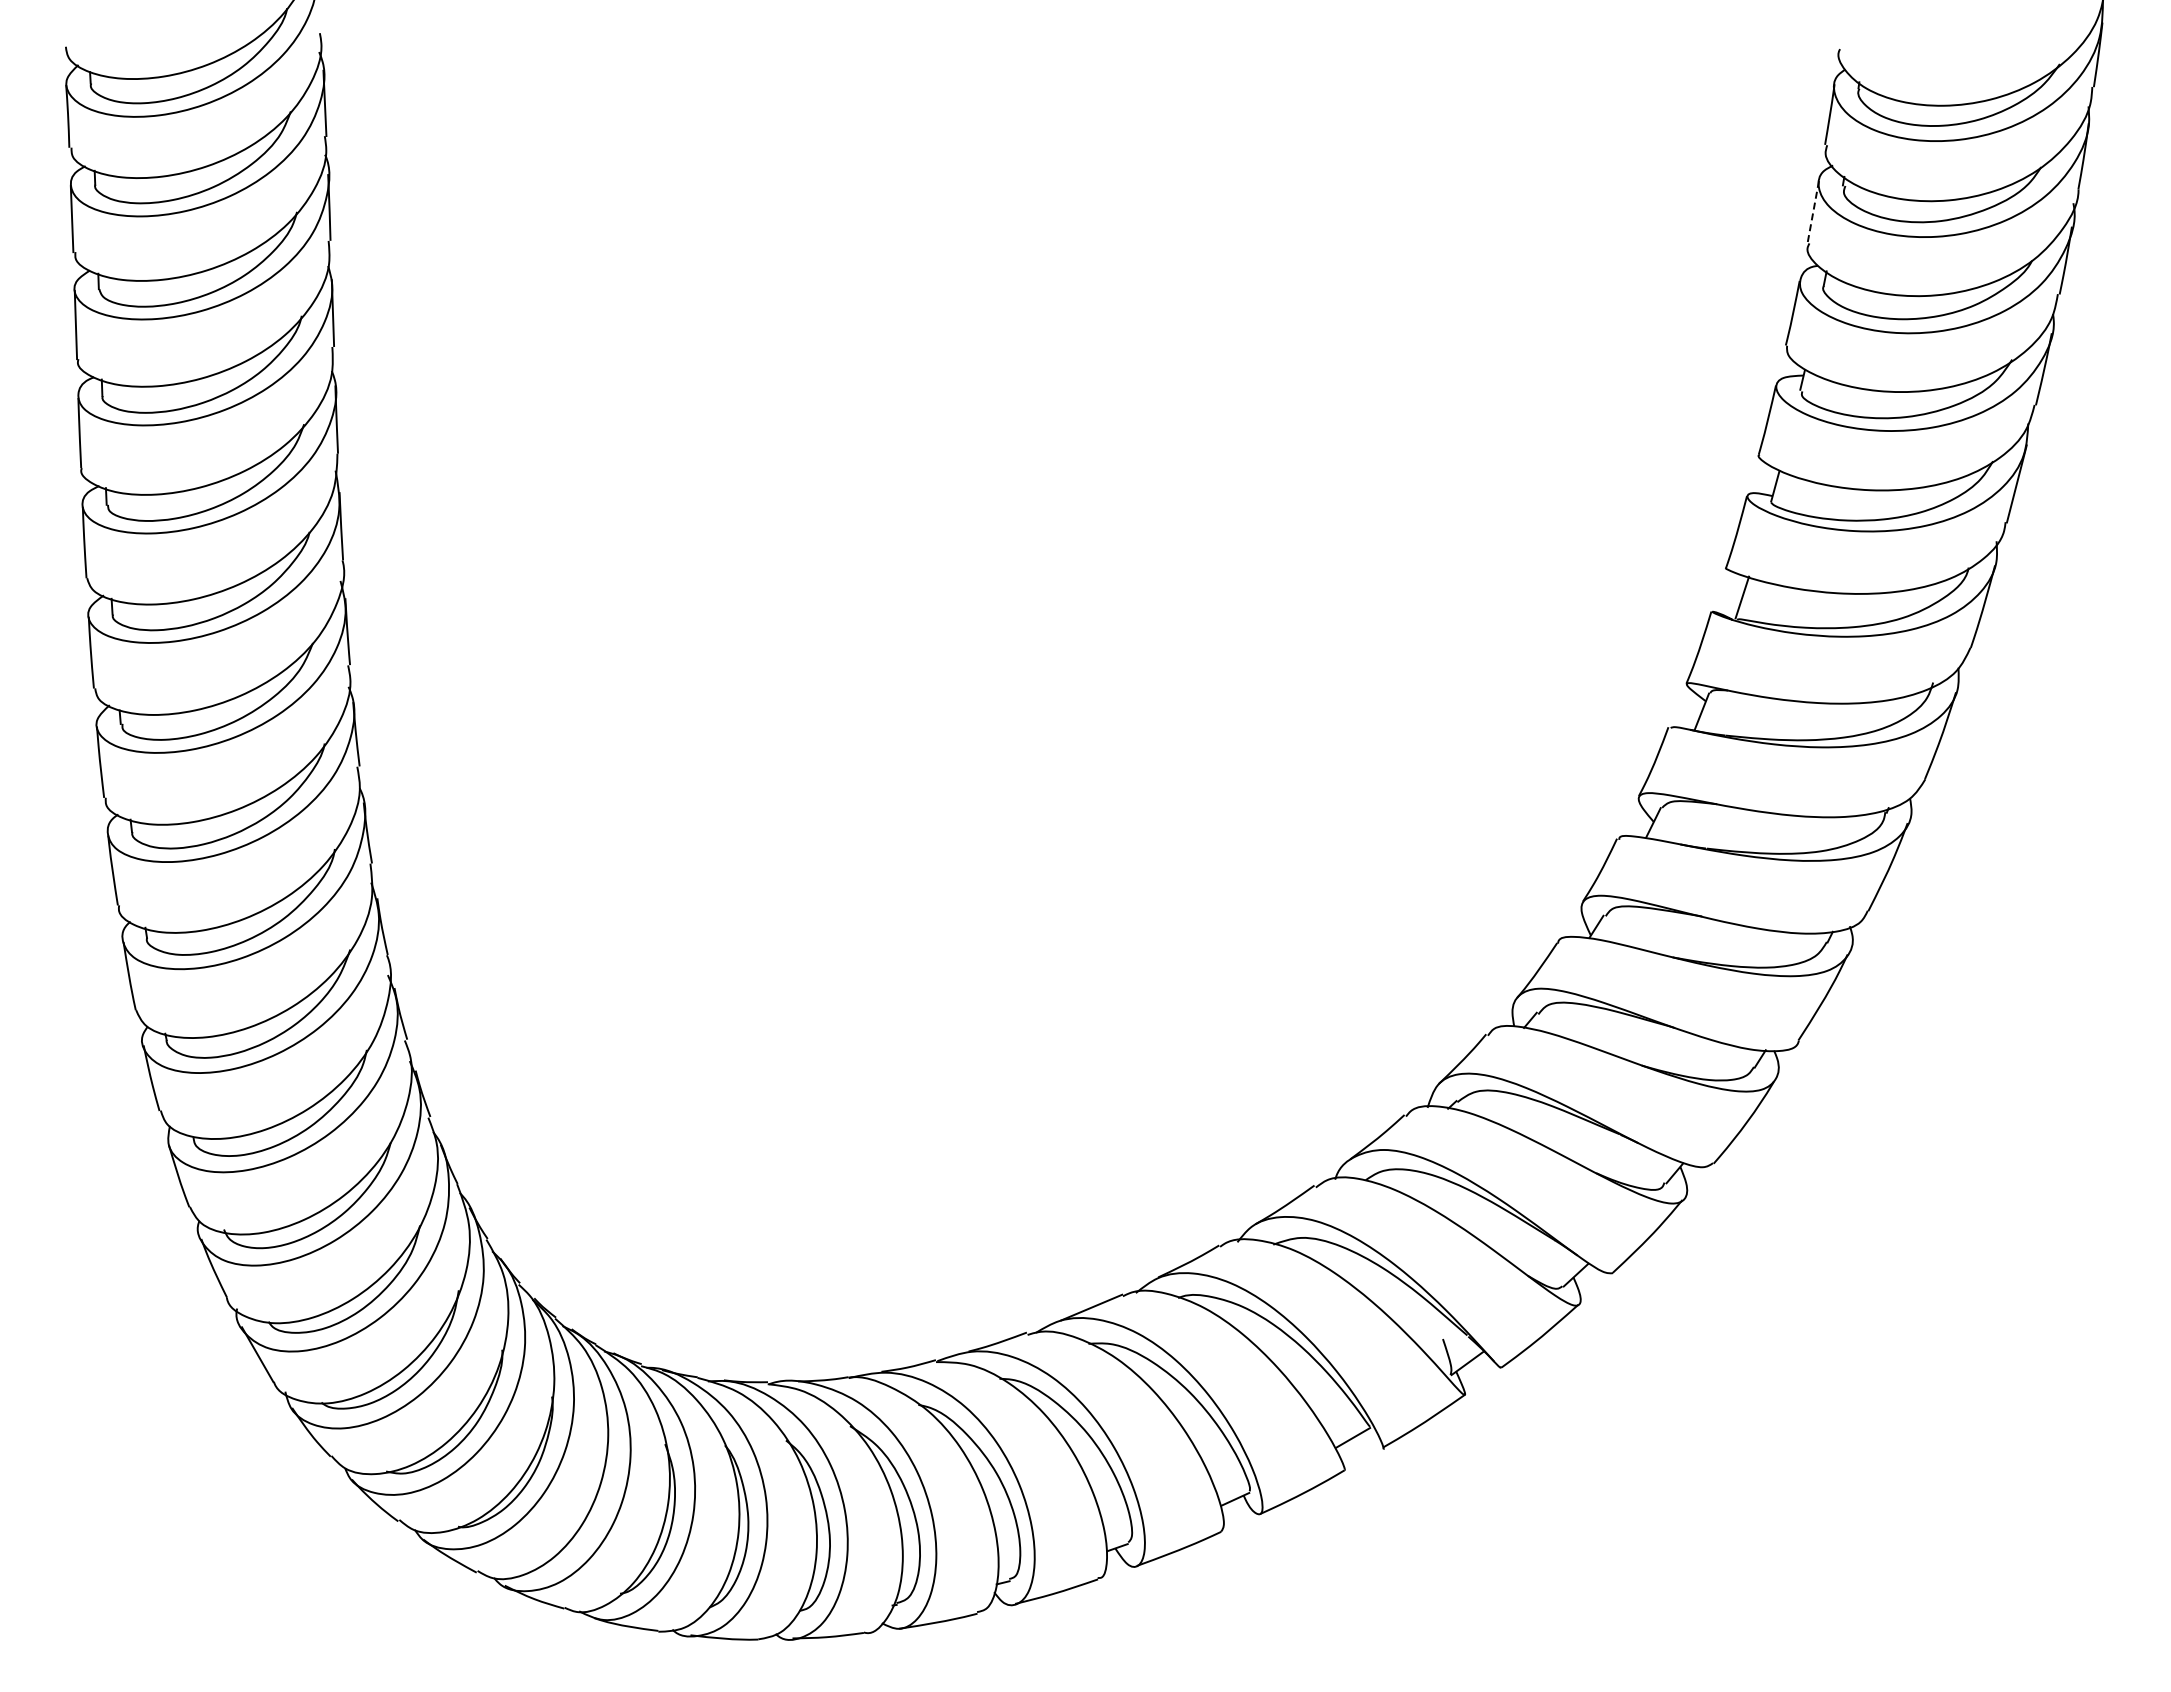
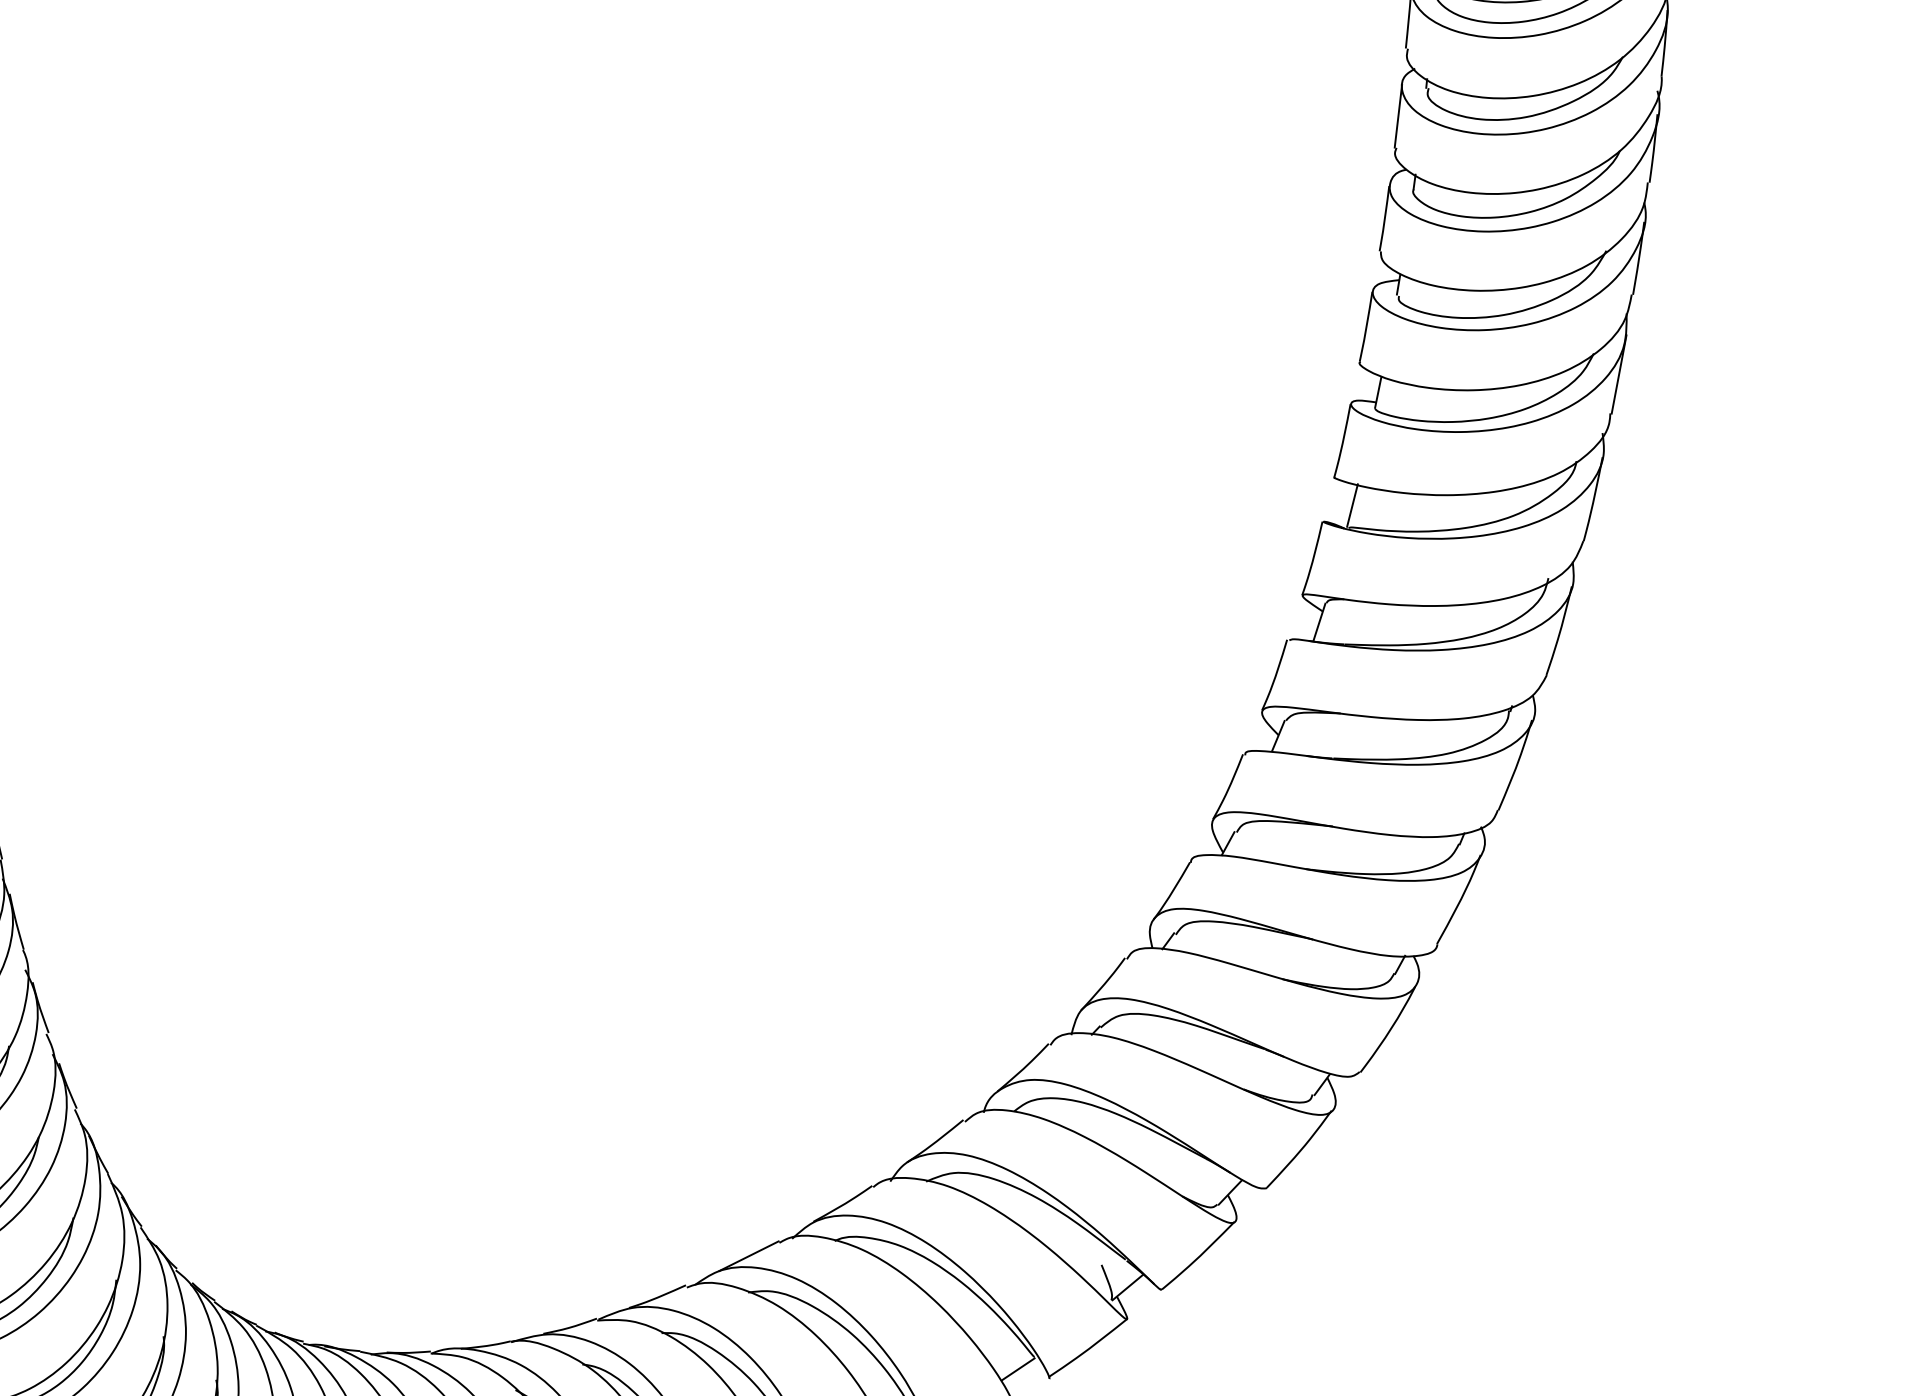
line: (1813, 212) -> (1398, 116), dashed -> solid

